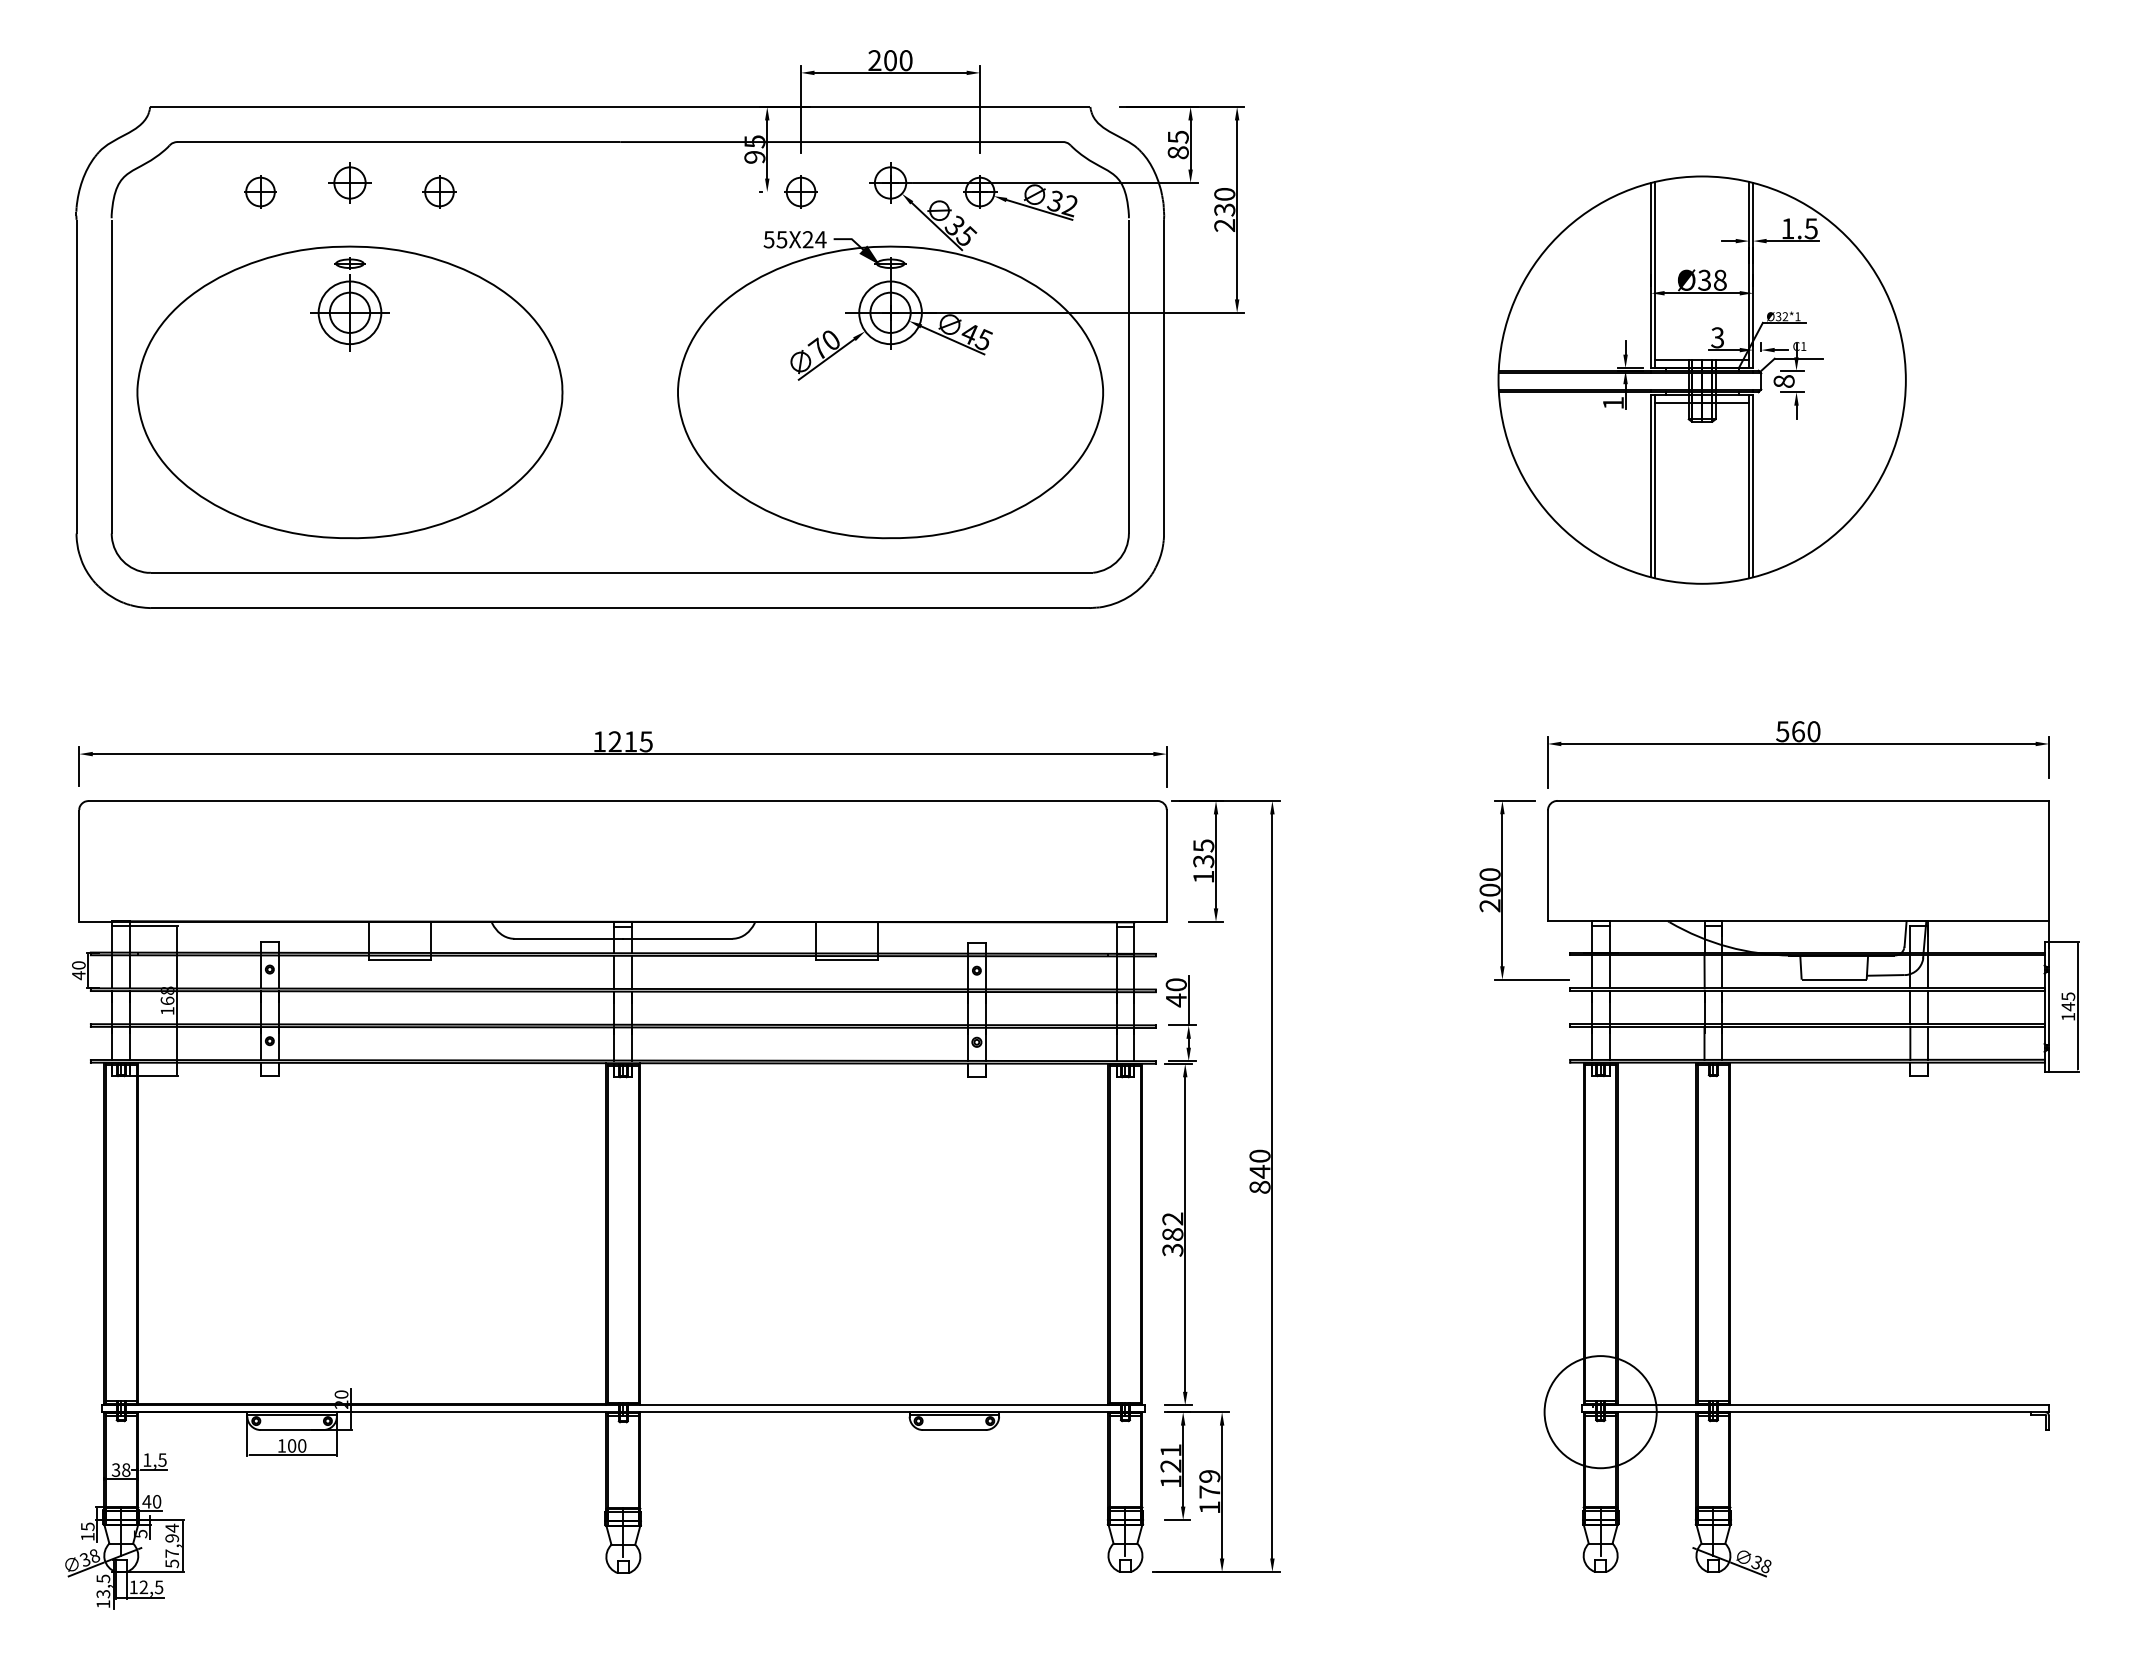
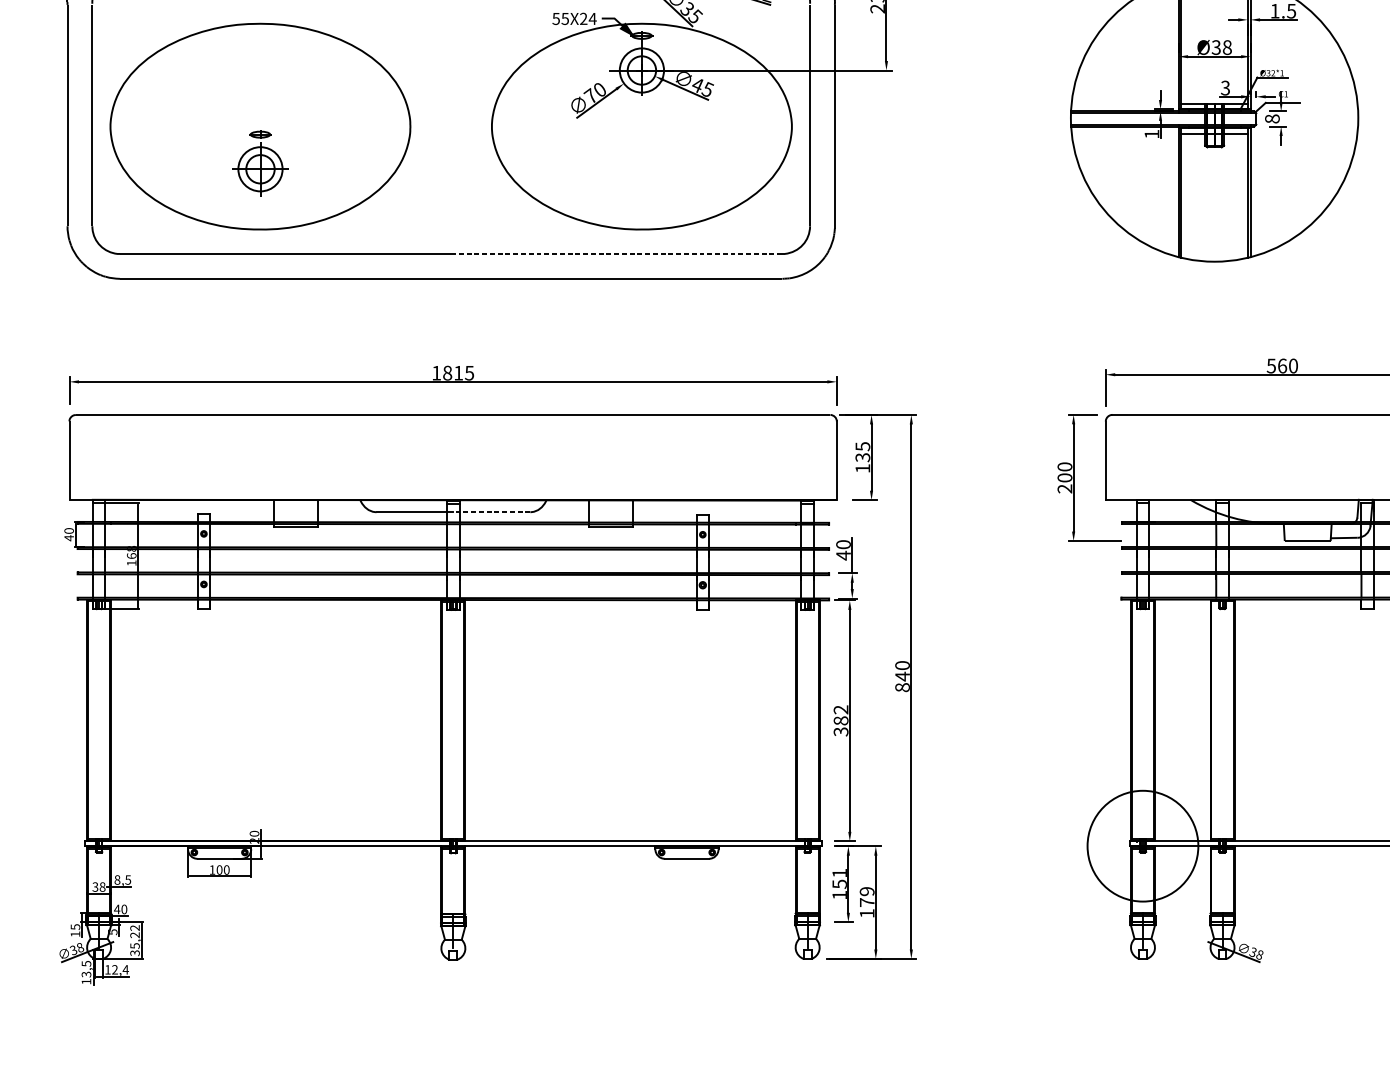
part: (349, 304) -> (260, 163), moved
line: (854, 572) -> (616, 253), solid -> dashed
text: (614, 741) -> (447, 372), 1215 -> 1815
line: (677, 938) -> (491, 511), solid -> dashed
circle: (1600, 1412) -> (1142, 846), size x1.4
text: (147, 1459) -> (117, 879), 1,5 -> 8,5
text: (1170, 1465) -> (839, 883), 121 -> 151
text: (172, 1545) -> (135, 940), 57,94 -> 35,22
text: (158, 1587) -> (125, 969), 12,5 -> 12,4

